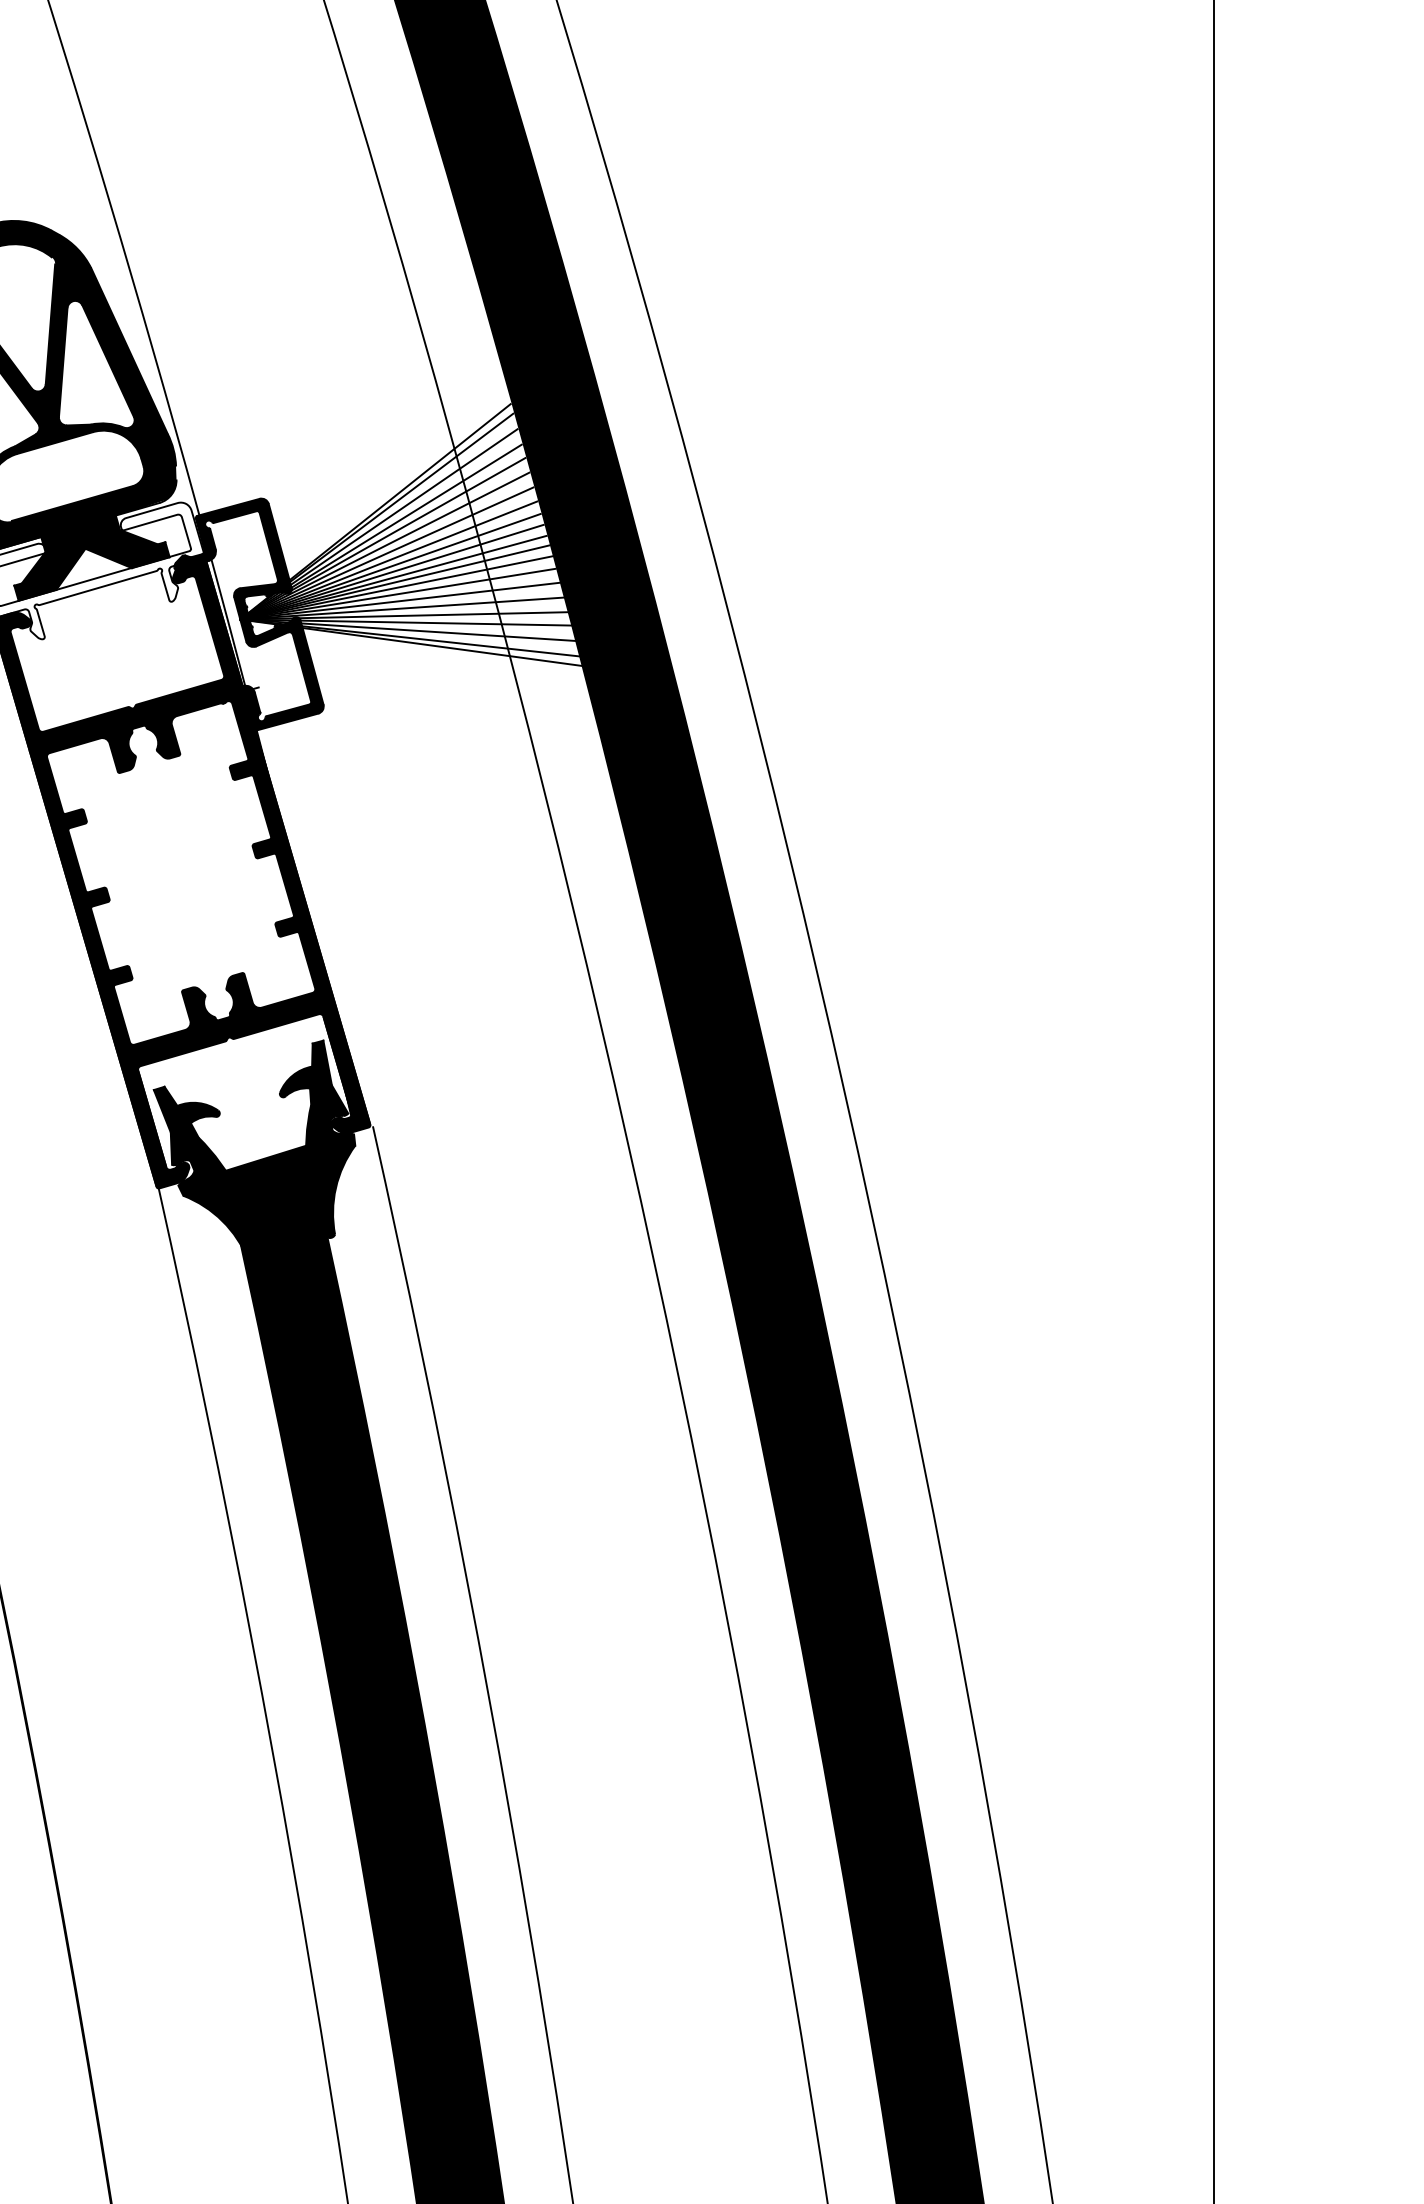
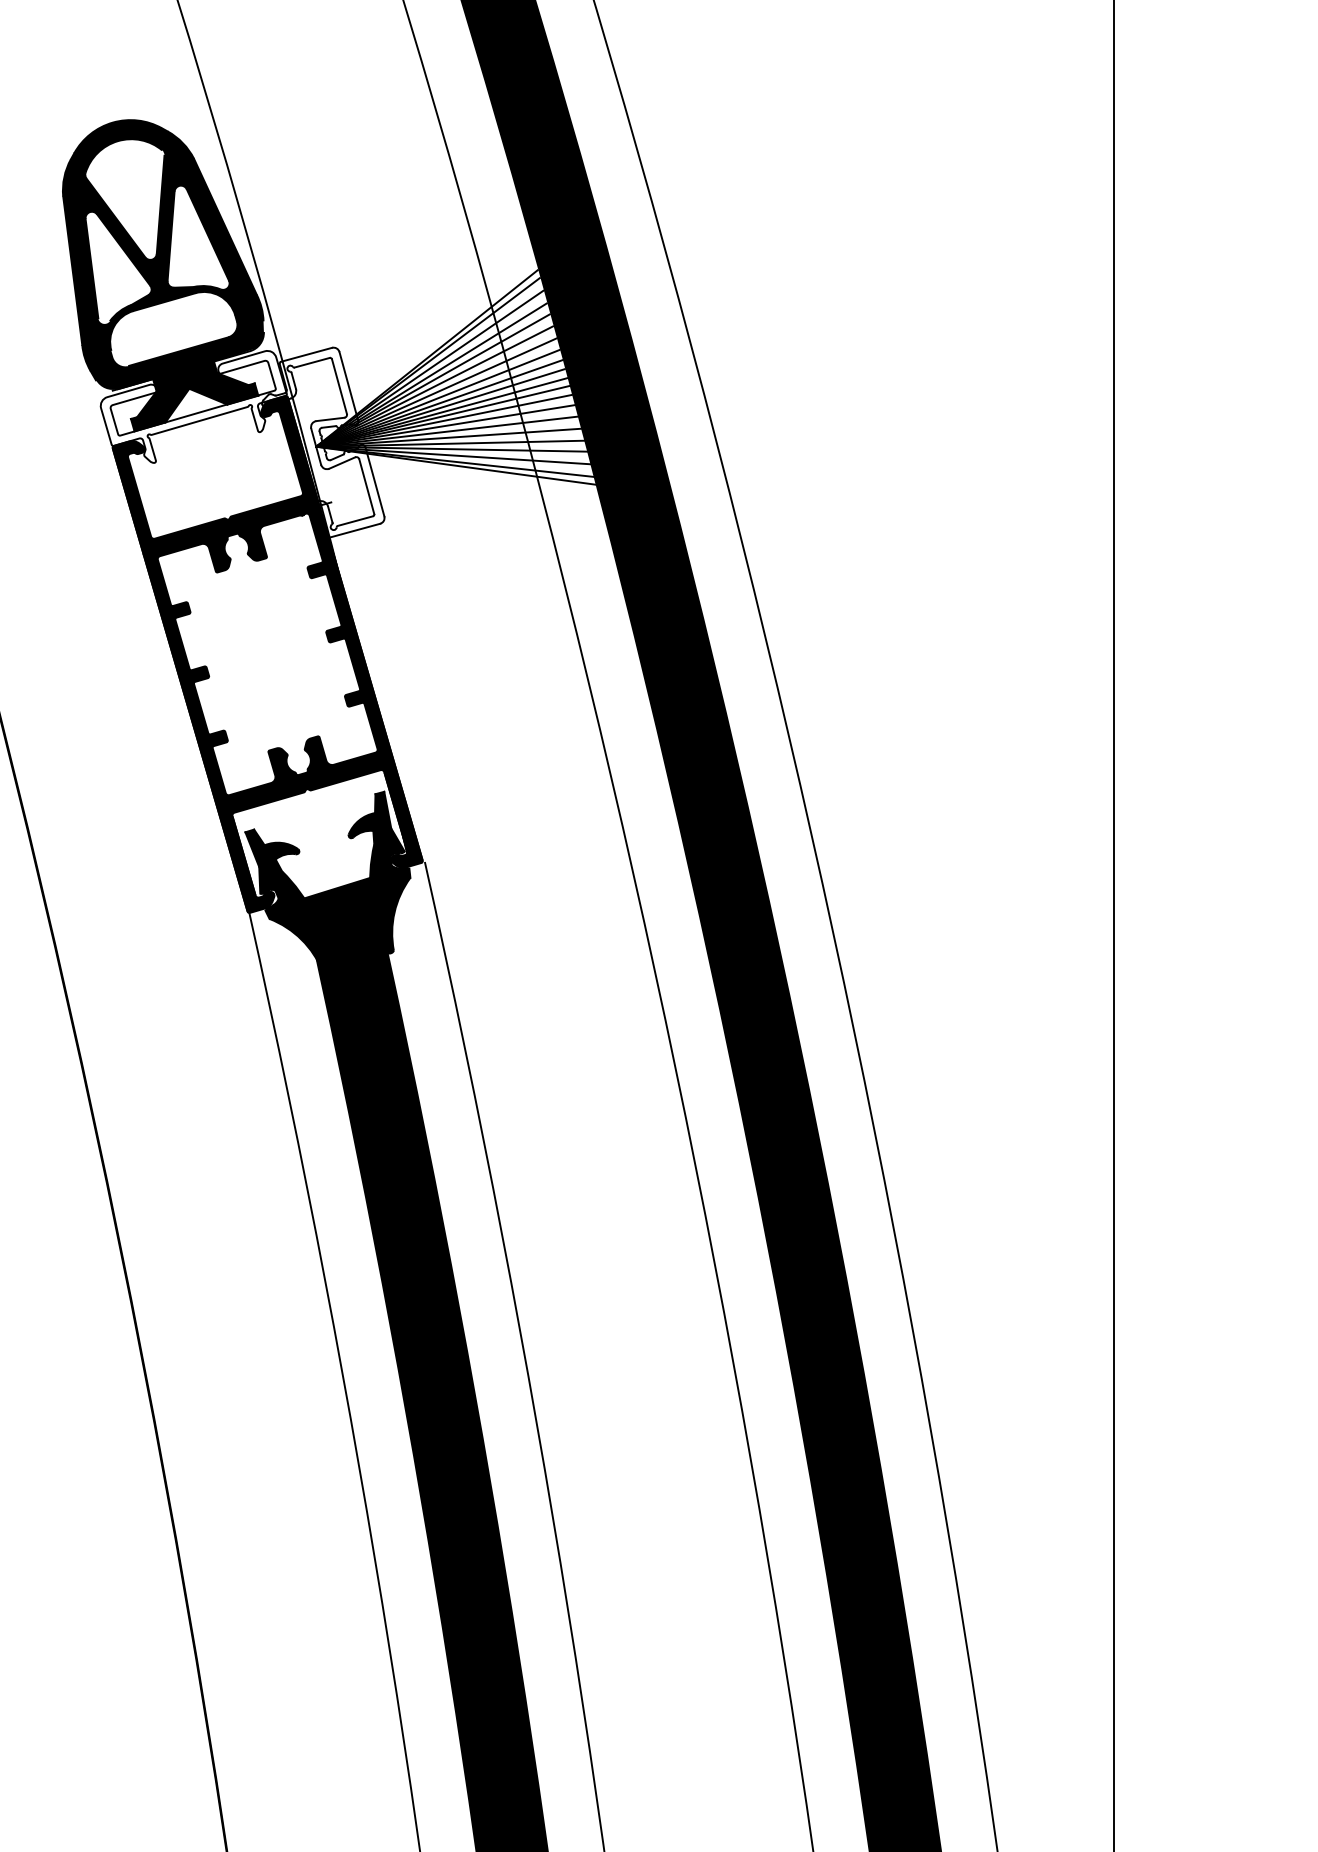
fill: (249, 614) -> (323, 442), removed

